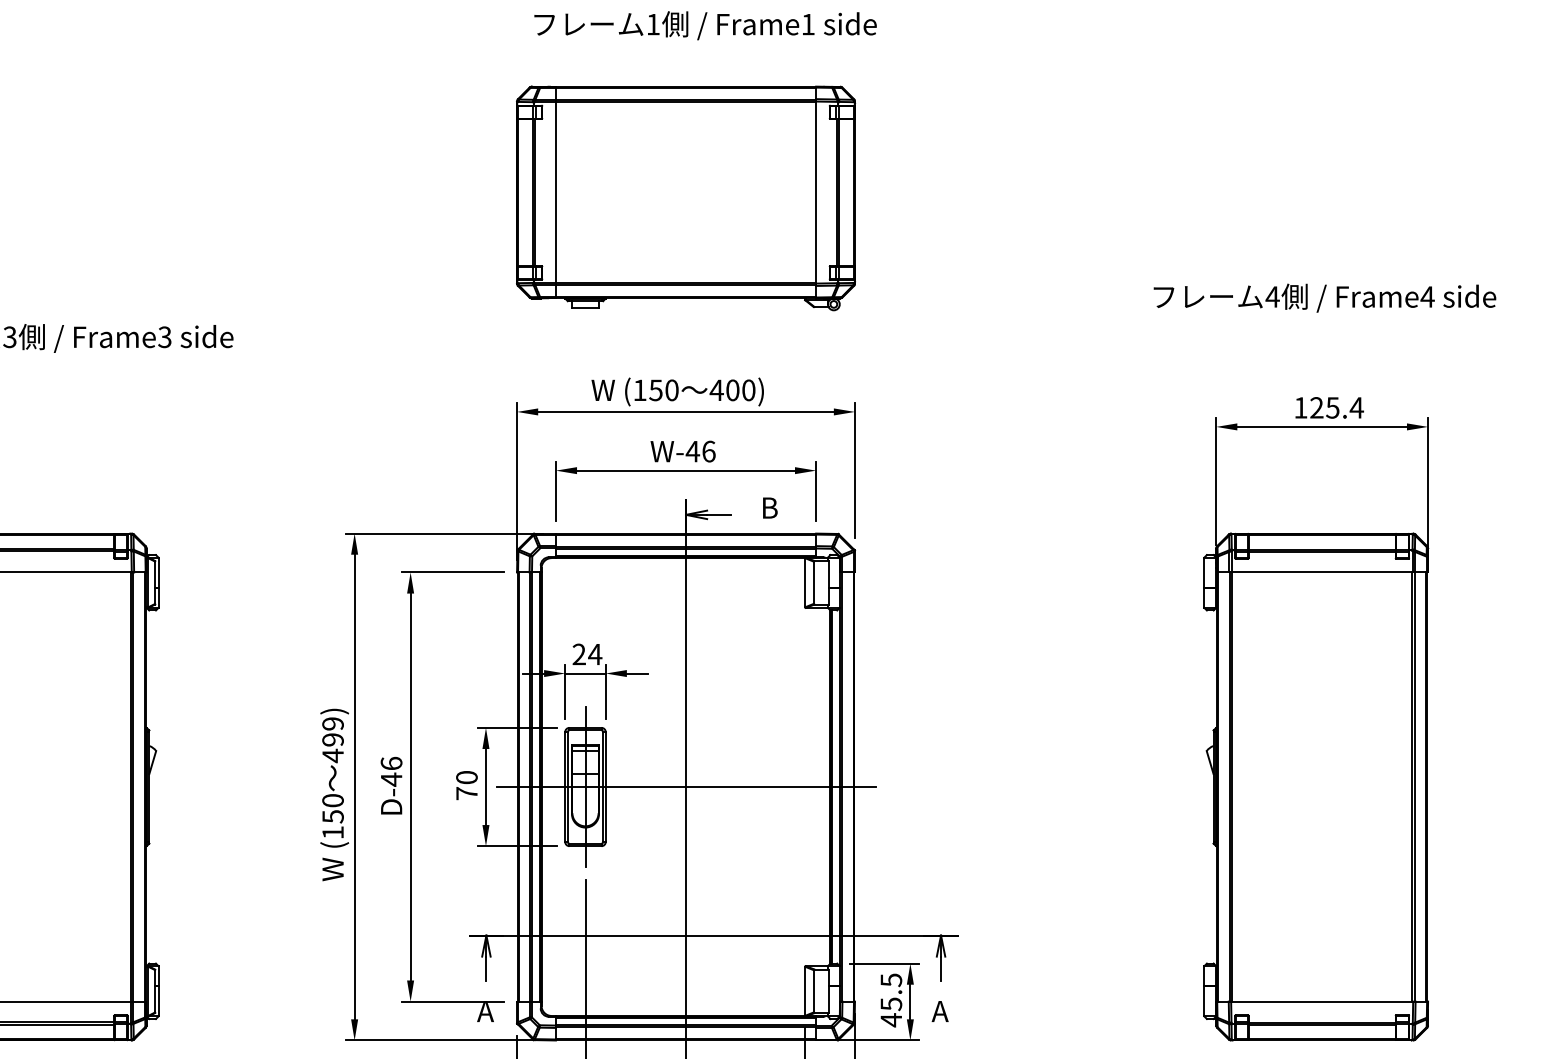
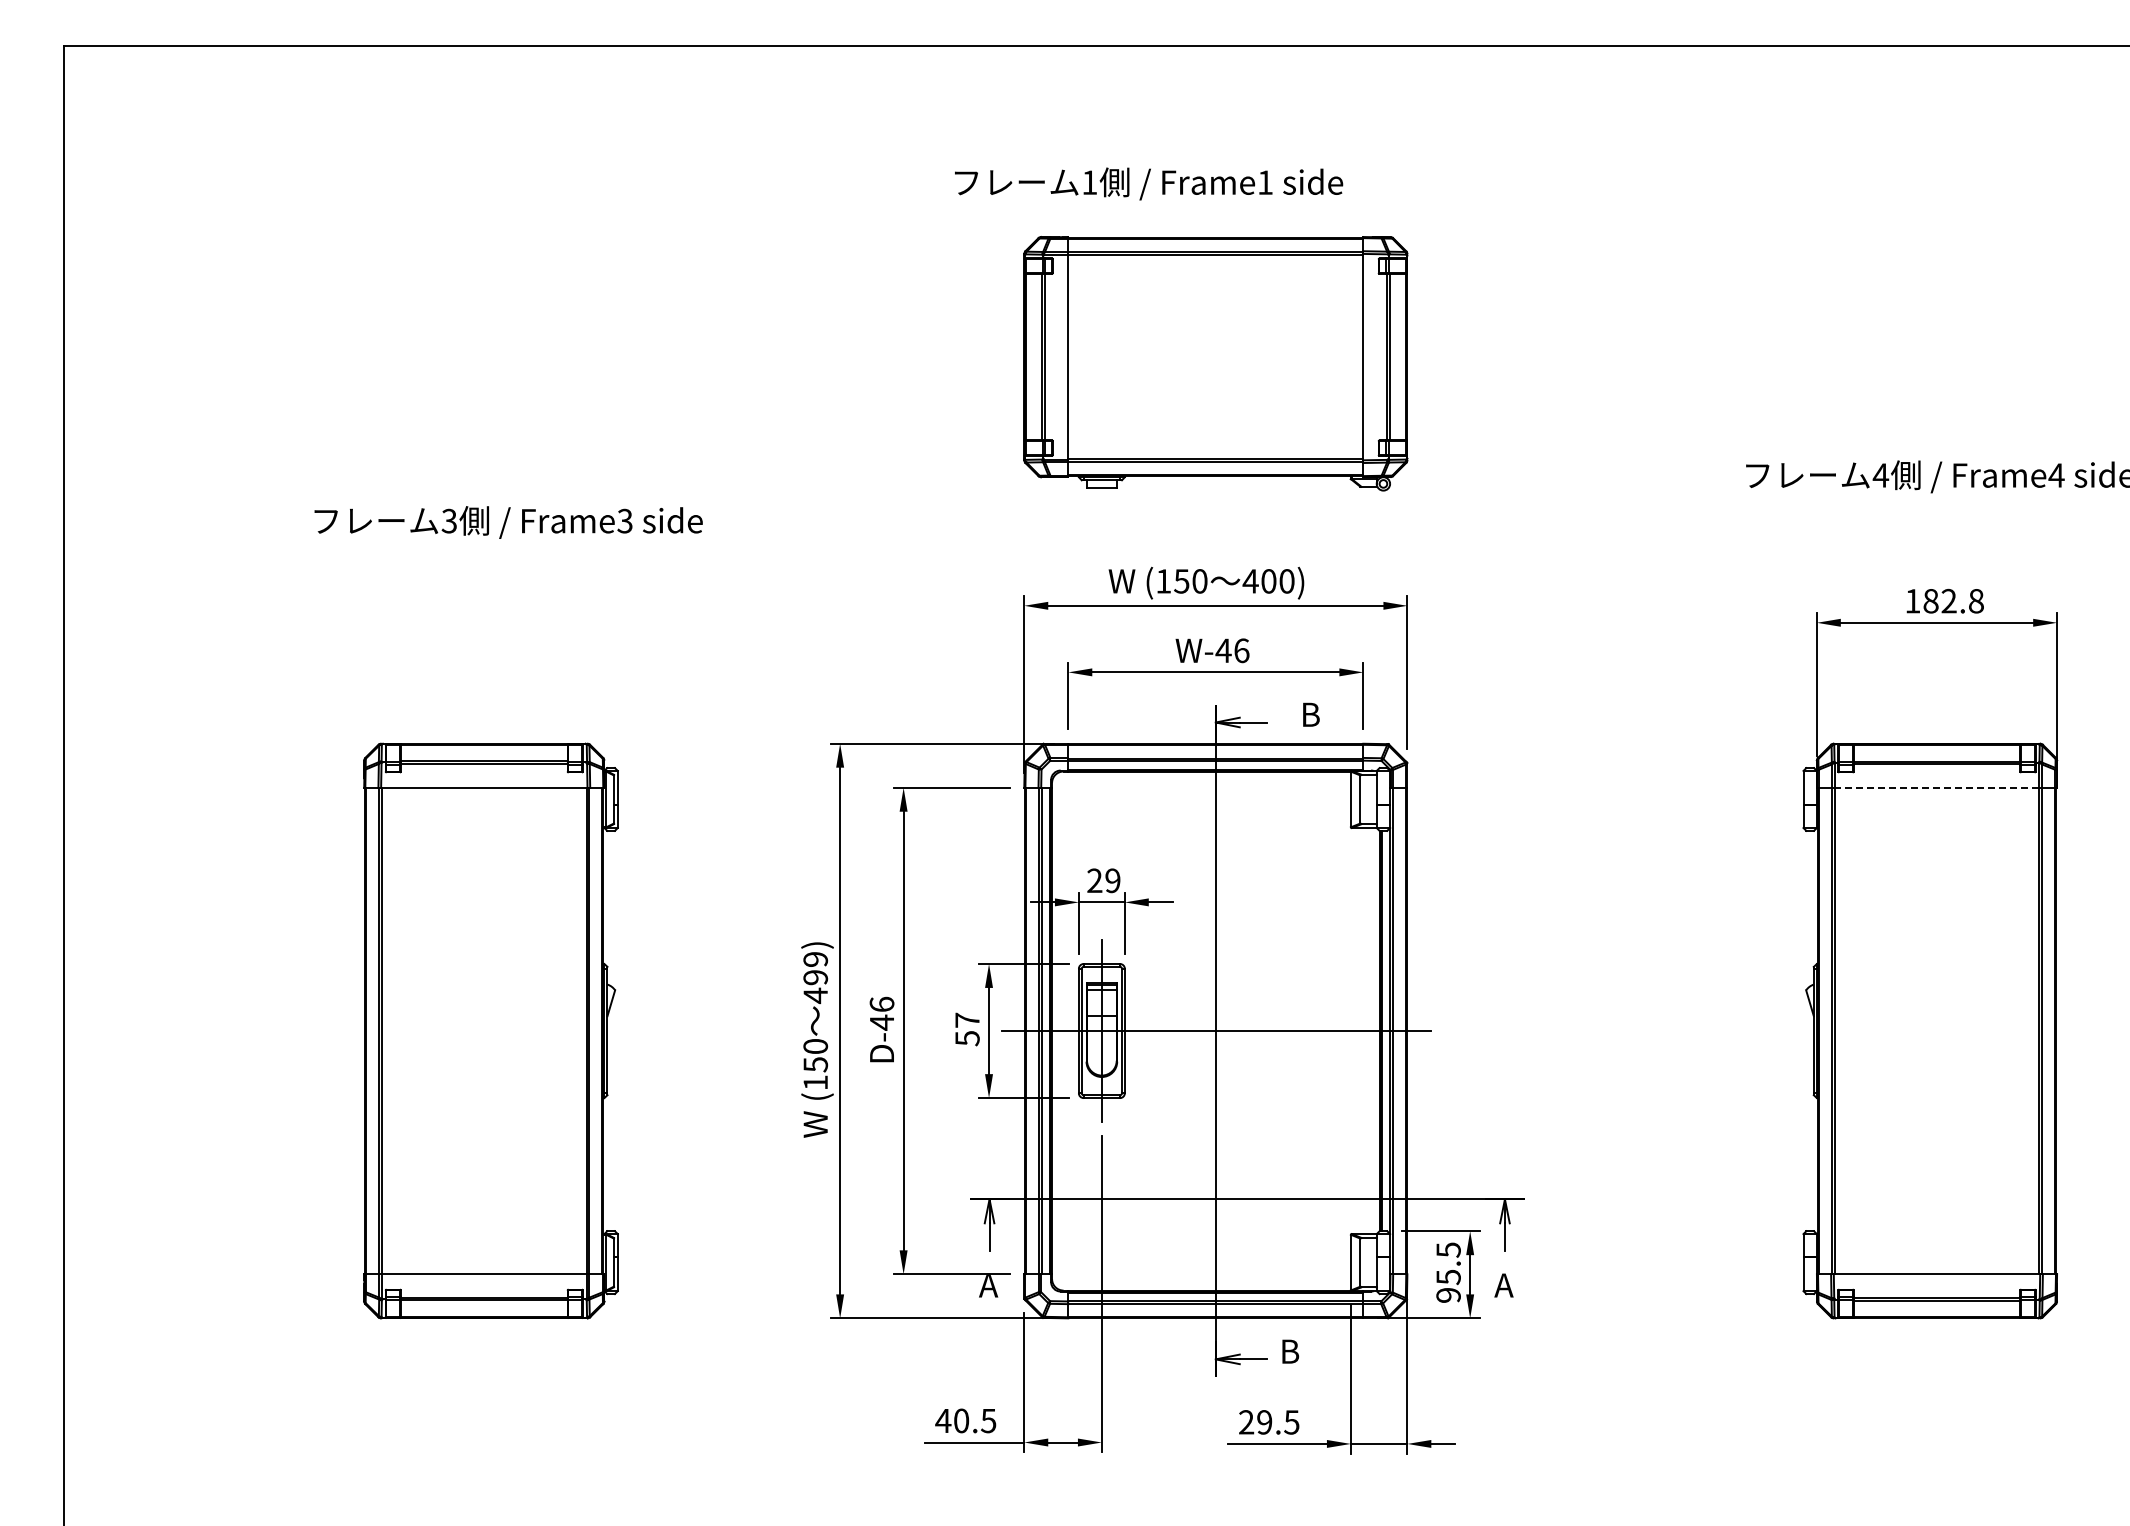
text: (706, 25) -> (1149, 183), moved
text: (1336, 407) -> (1953, 600), 125.4 -> 182.8
line: (1321, 572) -> (1936, 787), solid -> dashed
text: (594, 654) -> (1112, 880), 24 -> 29
text: (466, 785) -> (967, 1029), 70 -> 57
text: (891, 1020) -> (1448, 1295), 45.5 -> 95.5

